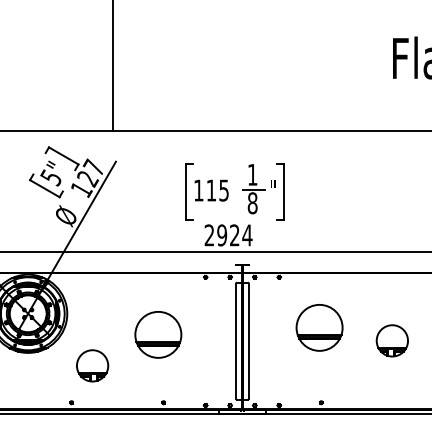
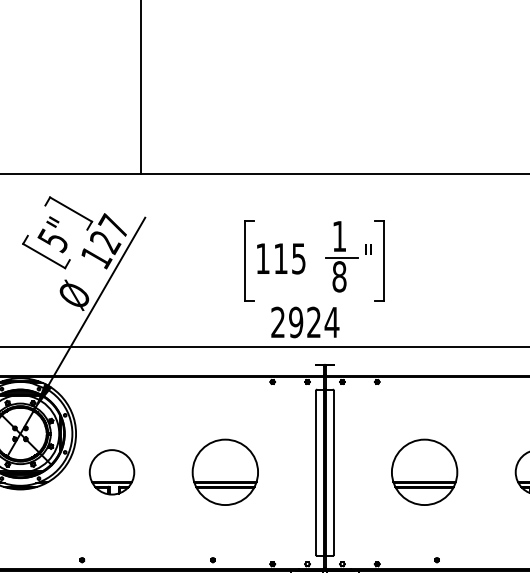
part: (319, 327) -> (424, 471), moved
part: (158, 334) -> (225, 471), moved
part: (92, 365) -> (111, 471), moved

